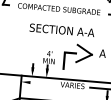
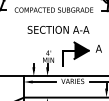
fill: (84, 53) -> (81, 50), added
line: (40, 84) -> (42, 82), added

